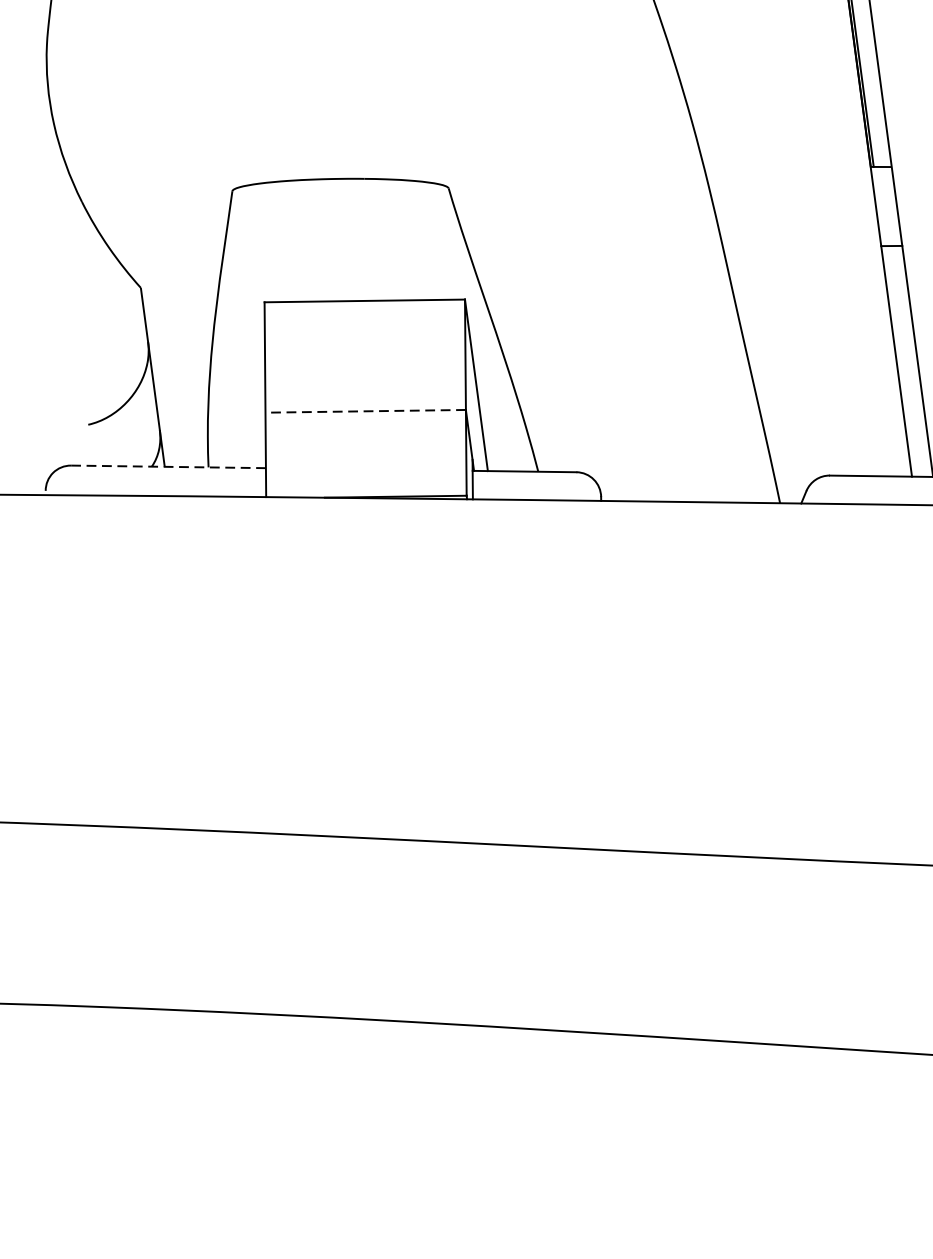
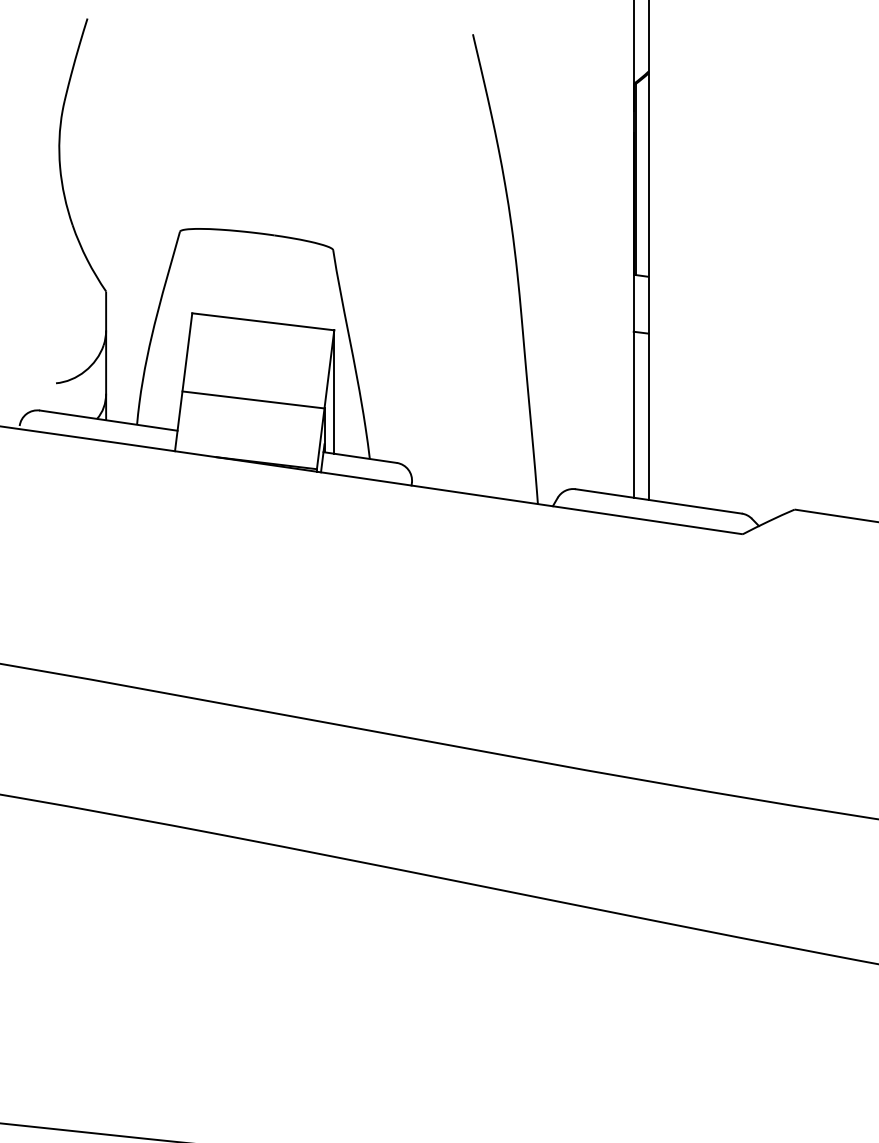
line: (365, 410) -> (253, 399), dashed -> solid
line: (168, 466) -> (108, 420), dashed -> solid

